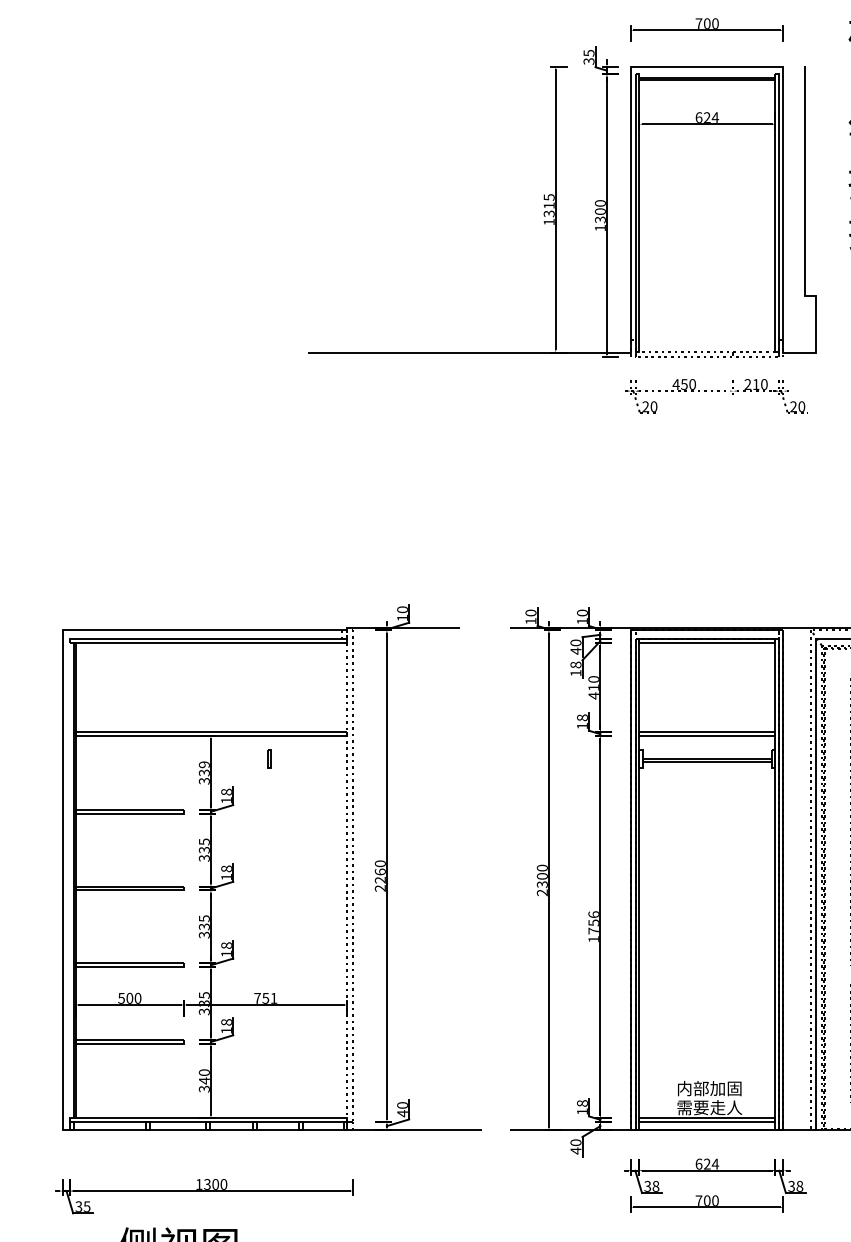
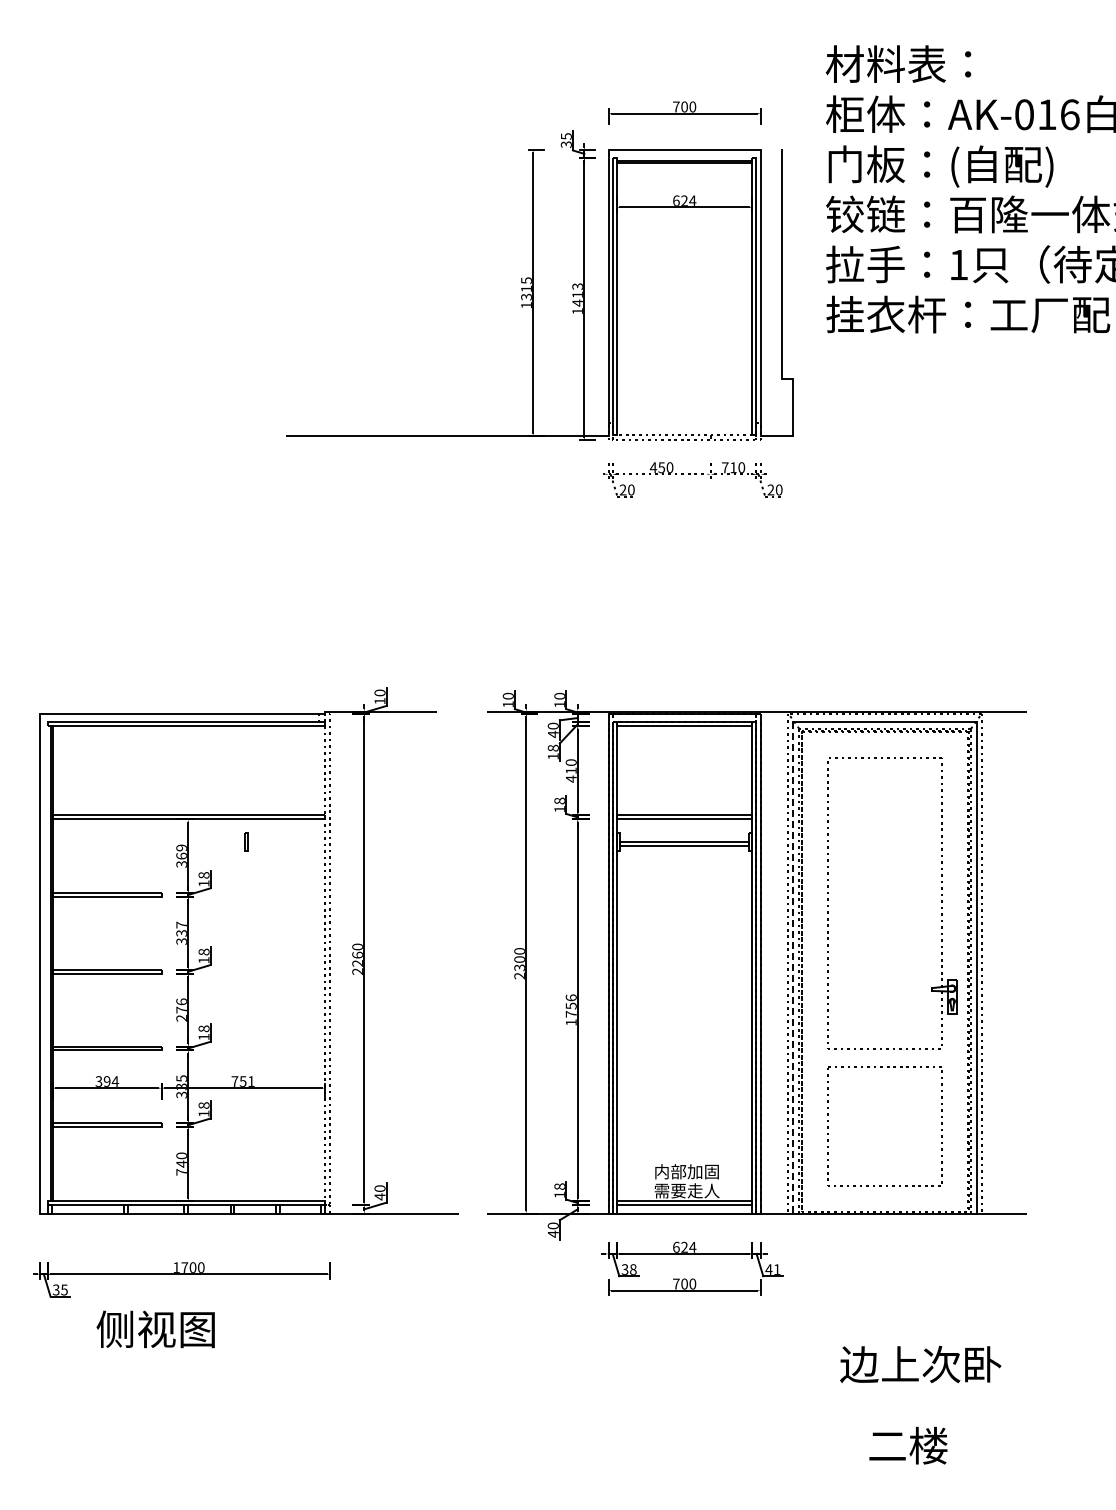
text: (600, 211) -> (577, 294), 1300 -> 1413
text: (748, 384) -> (725, 467), 210 -> 710
text: (204, 772) -> (181, 855), 339 -> 369
text: (204, 841) -> (181, 924), 335 -> 337
line: (816, 885) -> (793, 968), solid -> dashed
text: (204, 926) -> (181, 1009), 335 -> 276
text: (130, 998) -> (107, 1081), 500 -> 394
text: (204, 1089) -> (181, 1172), 340 -> 740
text: (207, 1184) -> (184, 1267), 1300 -> 1700
text: (795, 1186) -> (772, 1269), 38 -> 41

